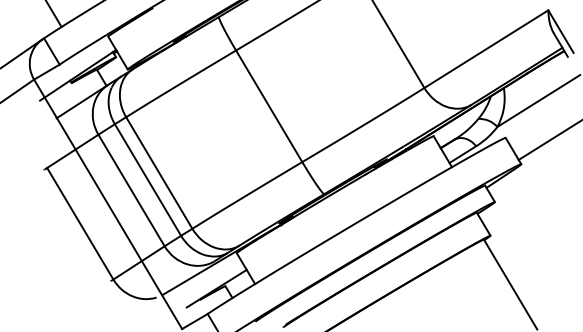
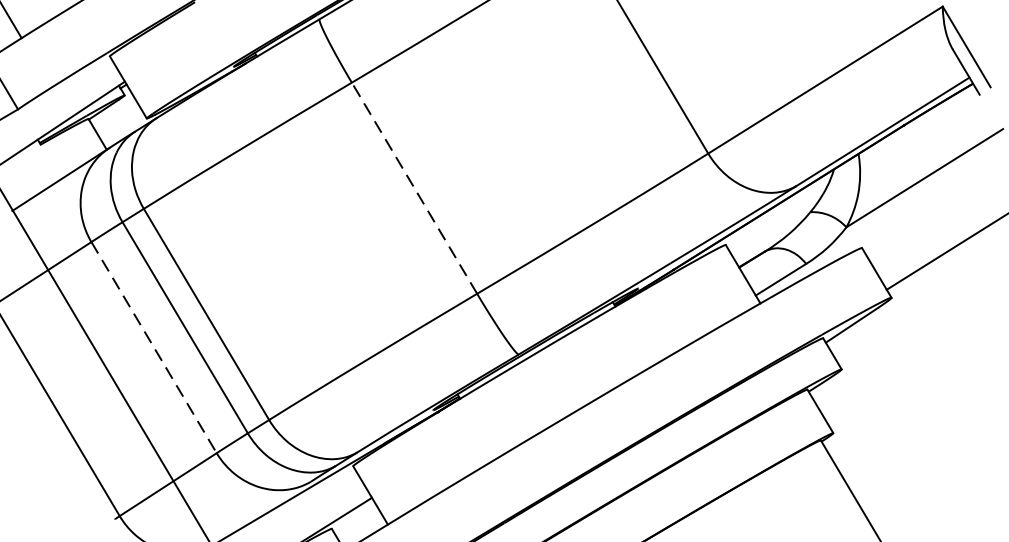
line: (269, 106) -> (415, 188), solid -> dashed
line: (131, 190) -> (153, 347), solid -> dashed

